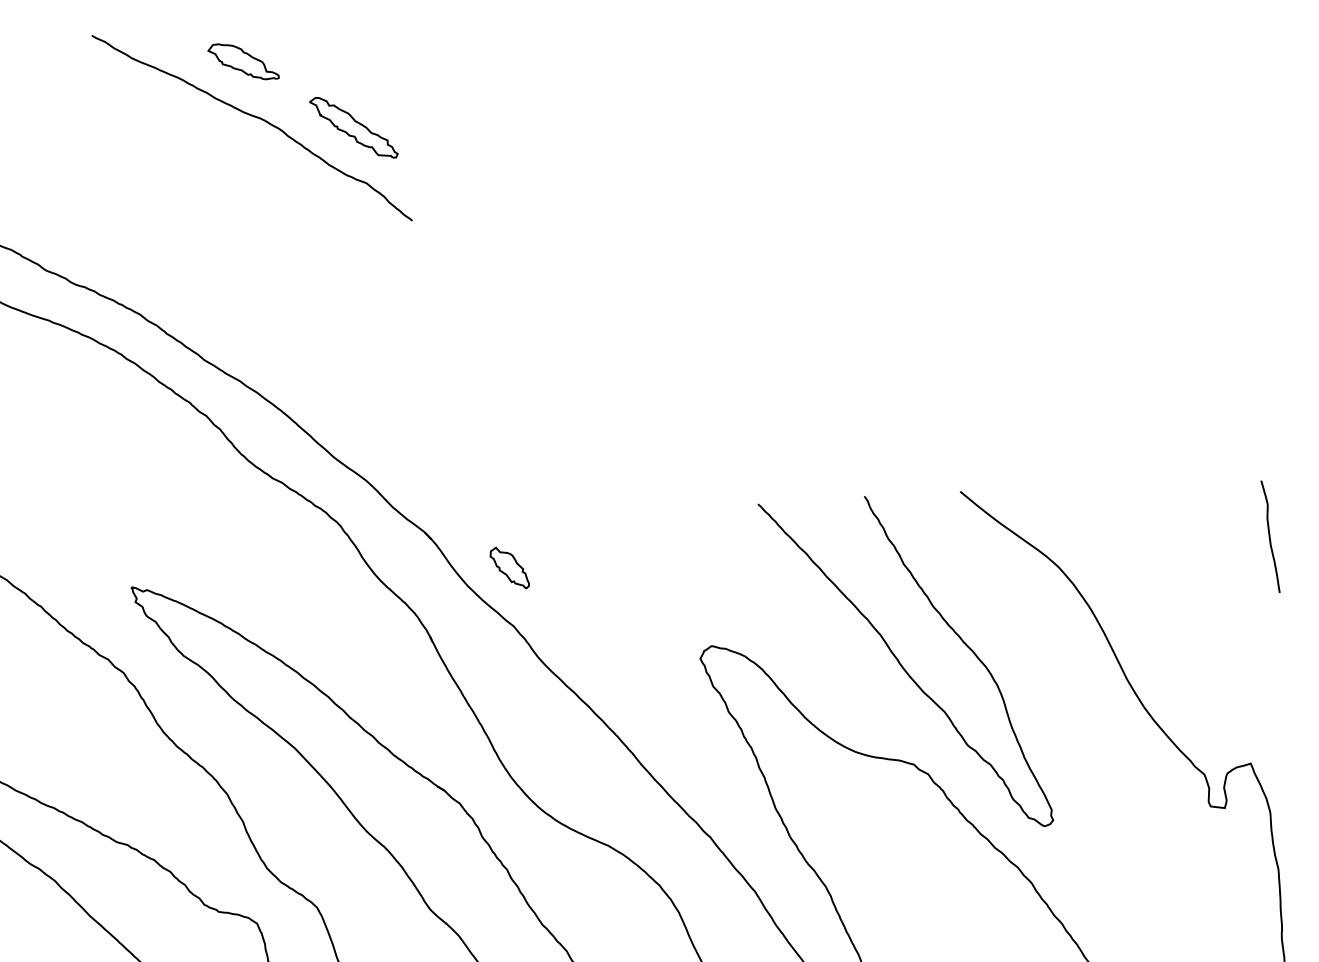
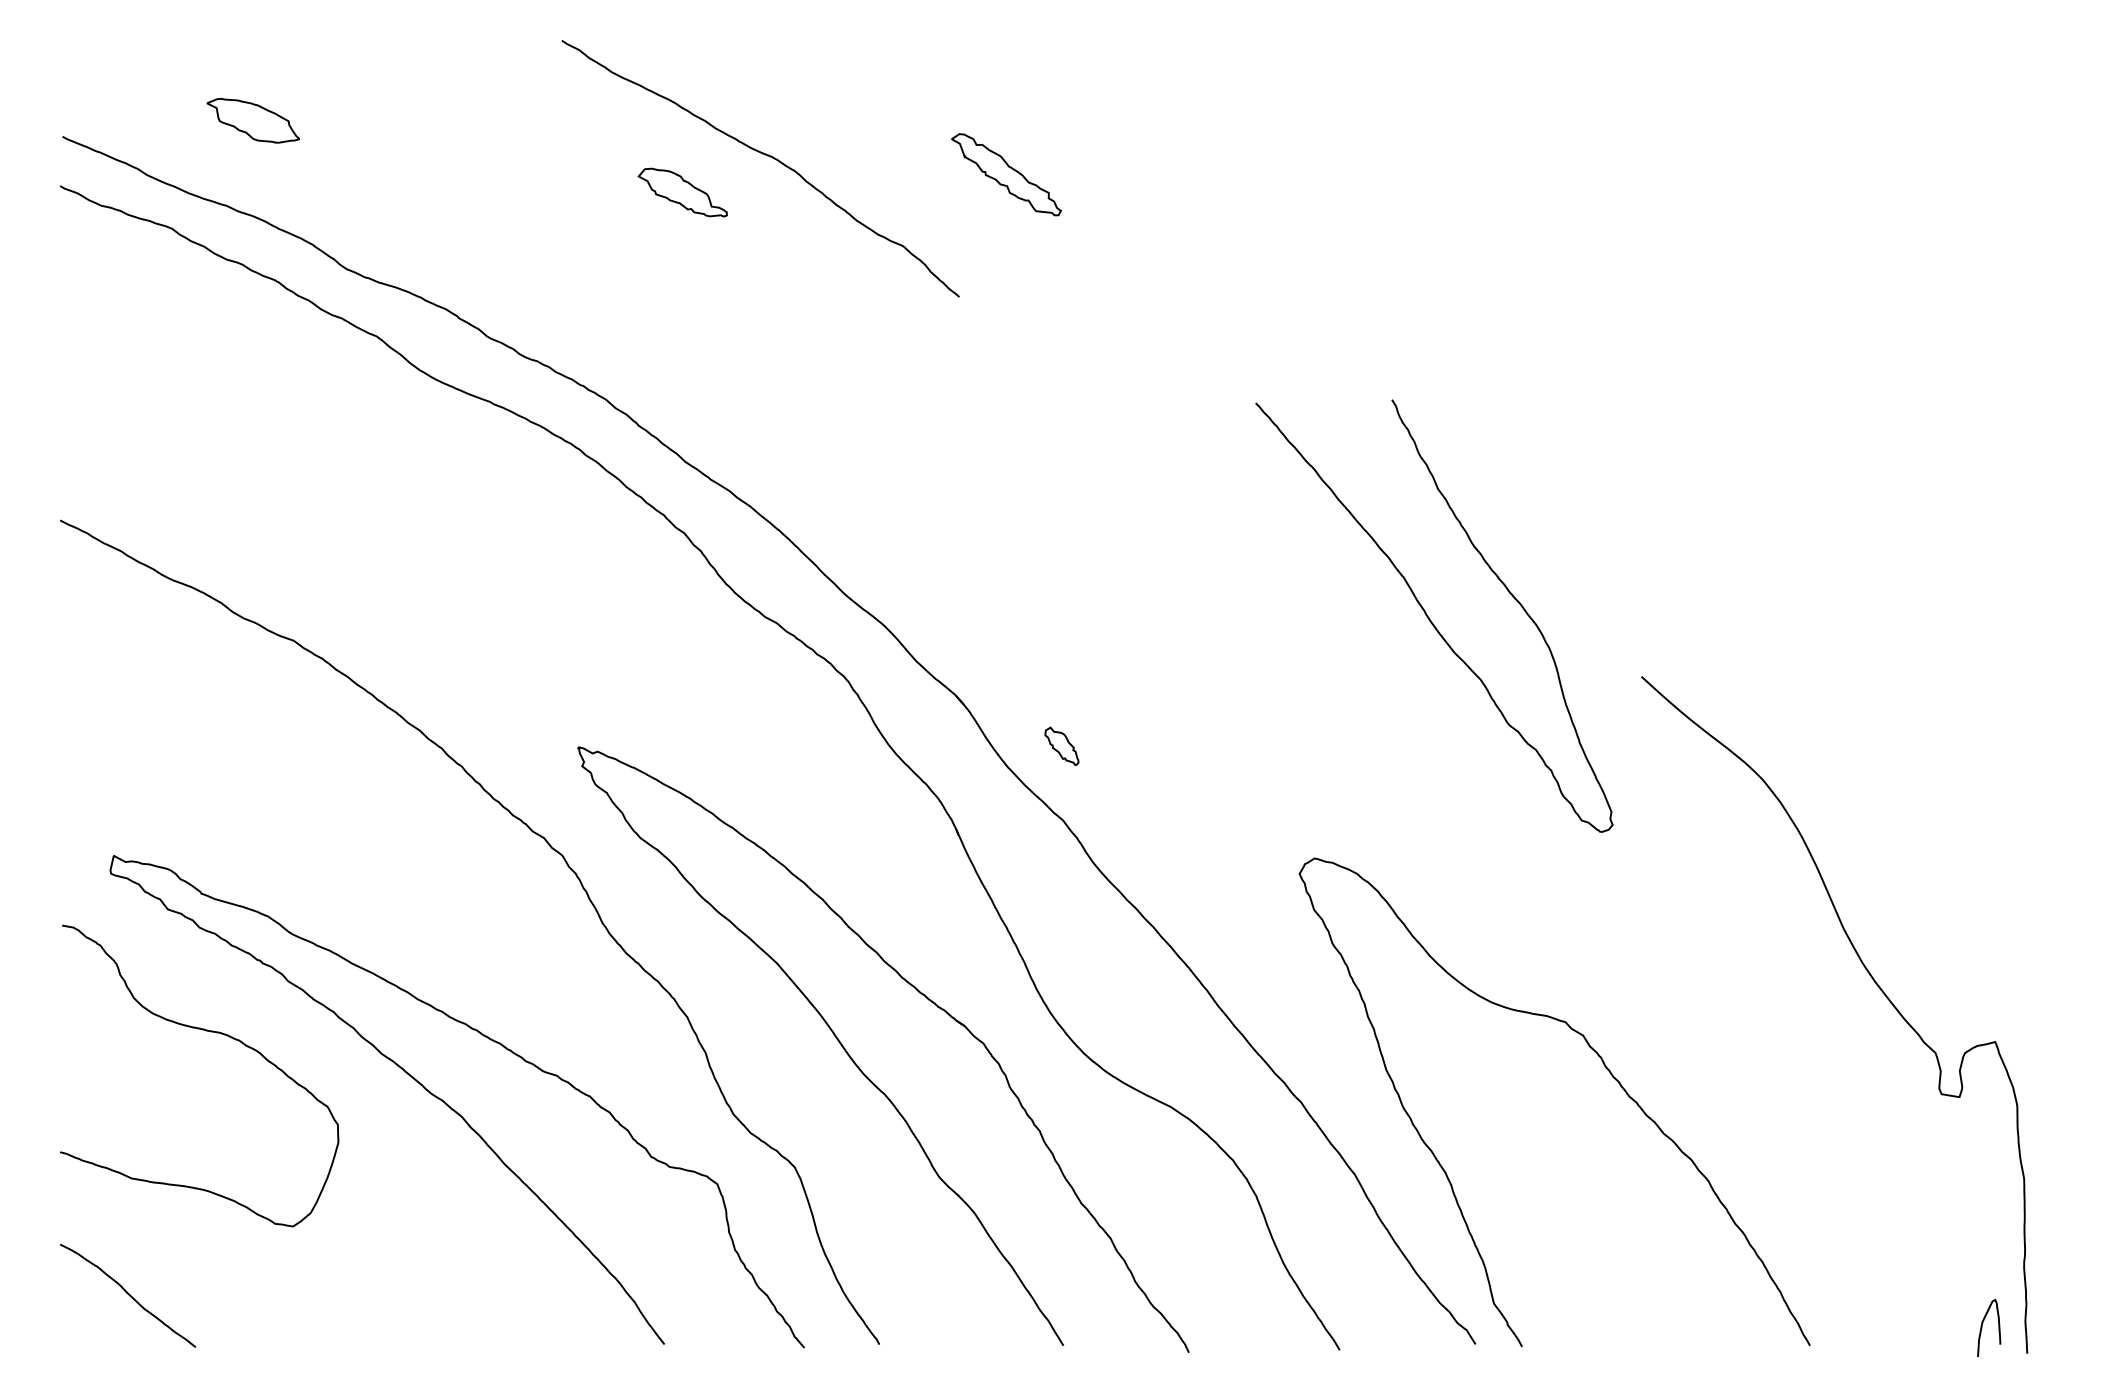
part: (243, 61) -> (682, 192), moved
part: (353, 127) -> (1006, 174), moved
curve: (1270, 536) -> (2034, 753), removed
part: (509, 568) -> (1061, 746), size x0.7
curve: (902, 665) -> (1429, 617), moved

